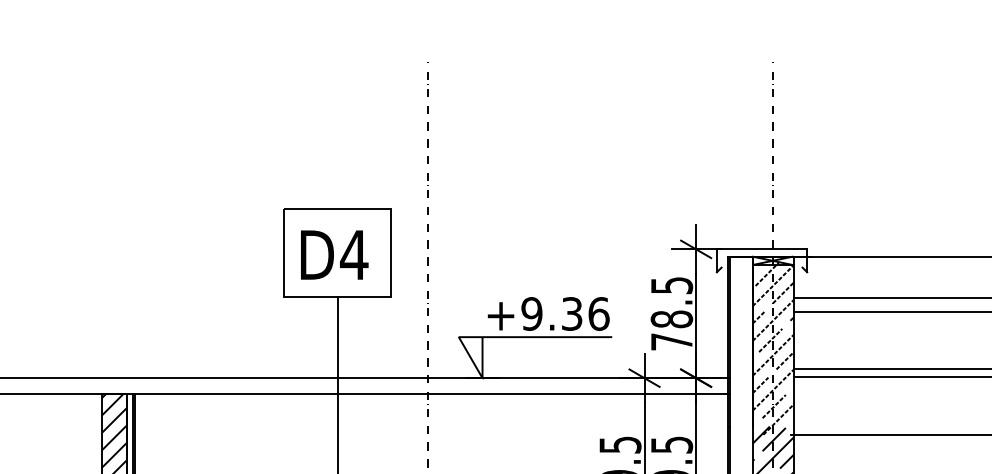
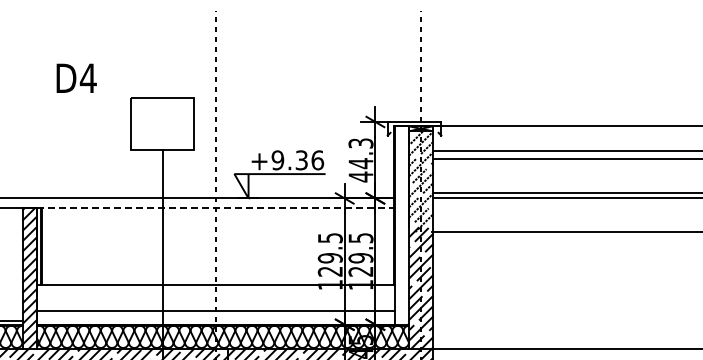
text: (334, 253) -> (76, 77), moved
text: (671, 314) -> (360, 160), 78.5 -> 44.3
line: (428, 393) -> (216, 207), solid -> dashed

